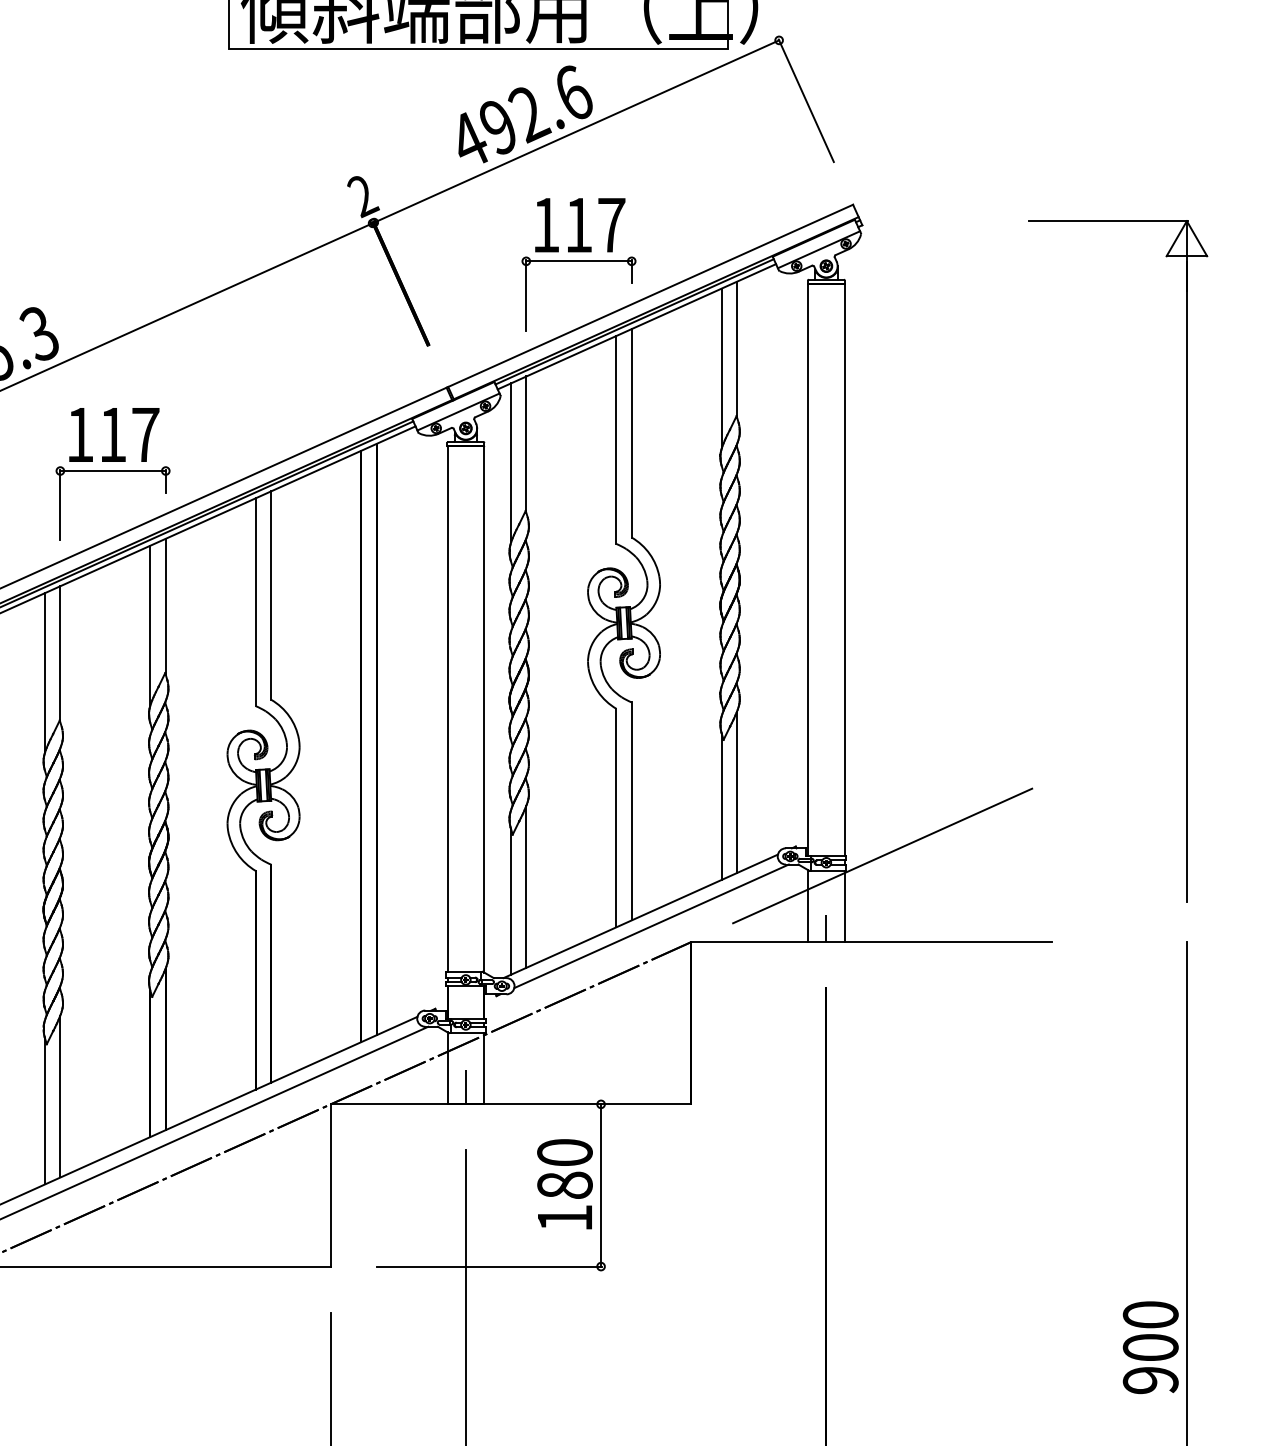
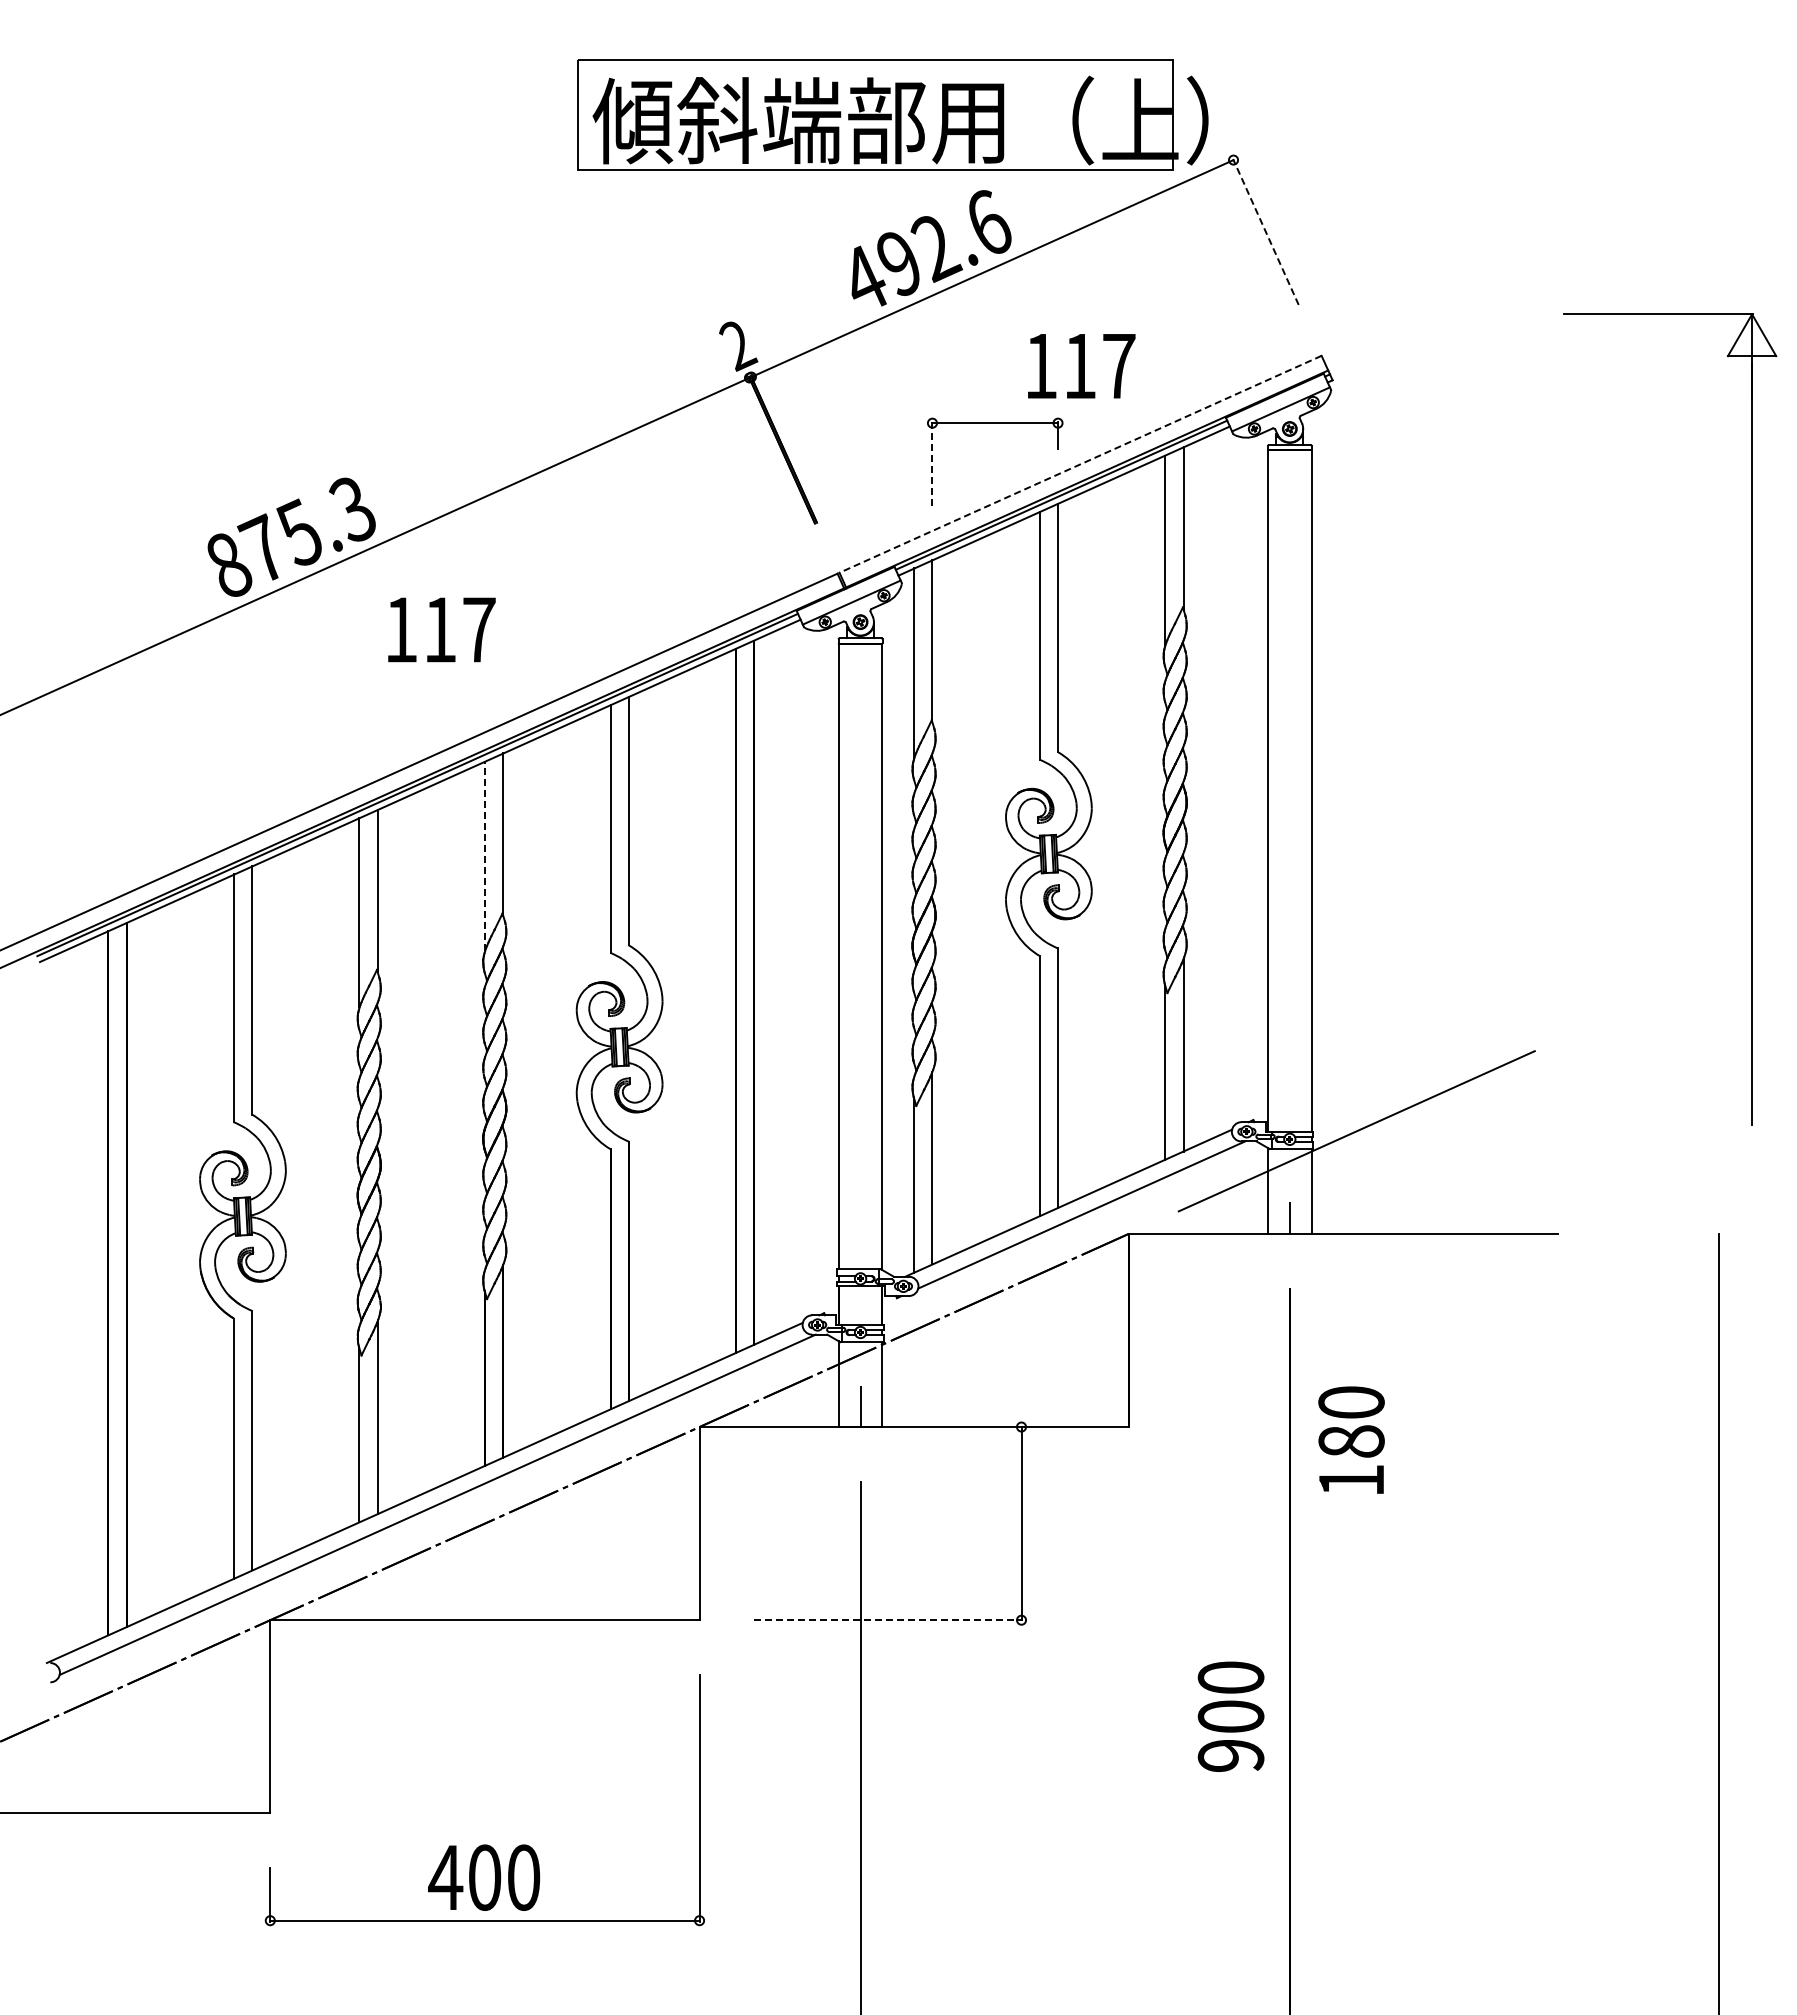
line: (805, 101) -> (1265, 232), solid -> dashed
text: (580, 225) -> (1081, 366), moved
line: (526, 295) -> (932, 463), solid -> dashed
line: (650, 296) -> (1080, 464), solid -> dashed
part: (113, 471) -> (440, 673), removed
part: (1186, 561) -> (1751, 719), moved
line: (150, 625) -> (484, 856), solid -> dashed
text: (564, 1183) -> (1351, 1439), moved
line: (489, 1266) -> (888, 1620), solid -> dashed
text: (1150, 1347) -> (1230, 1716), moved

